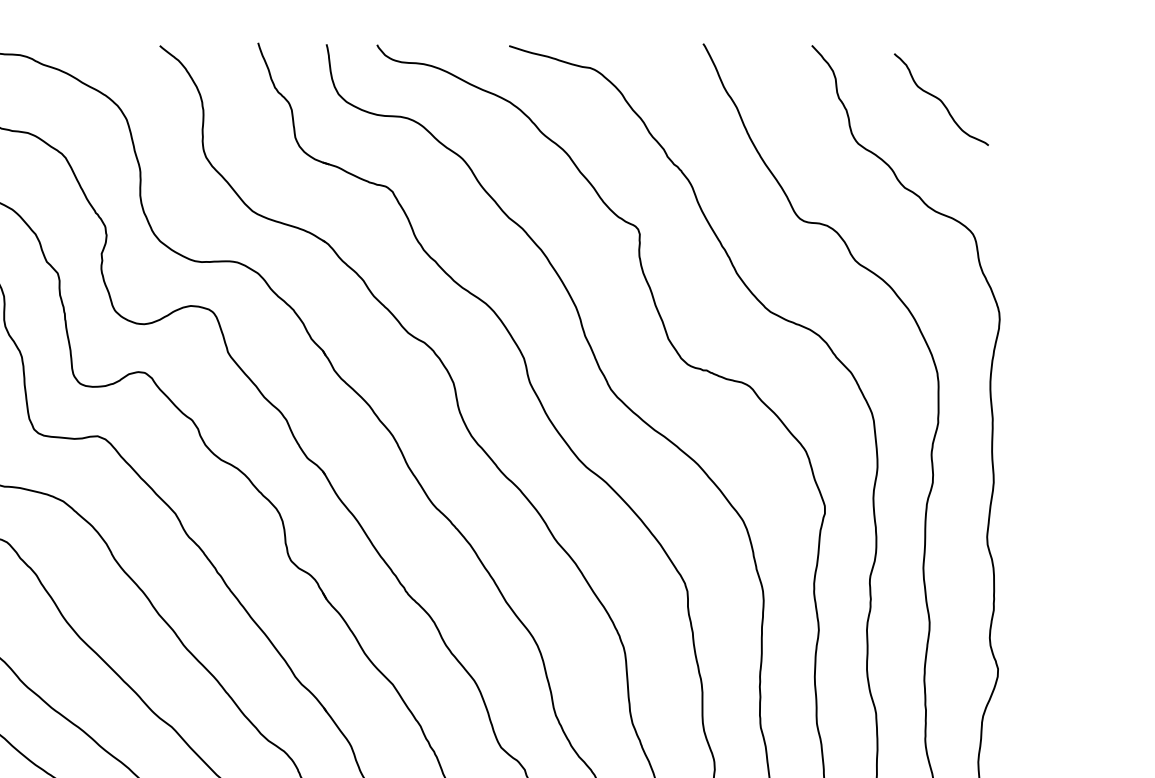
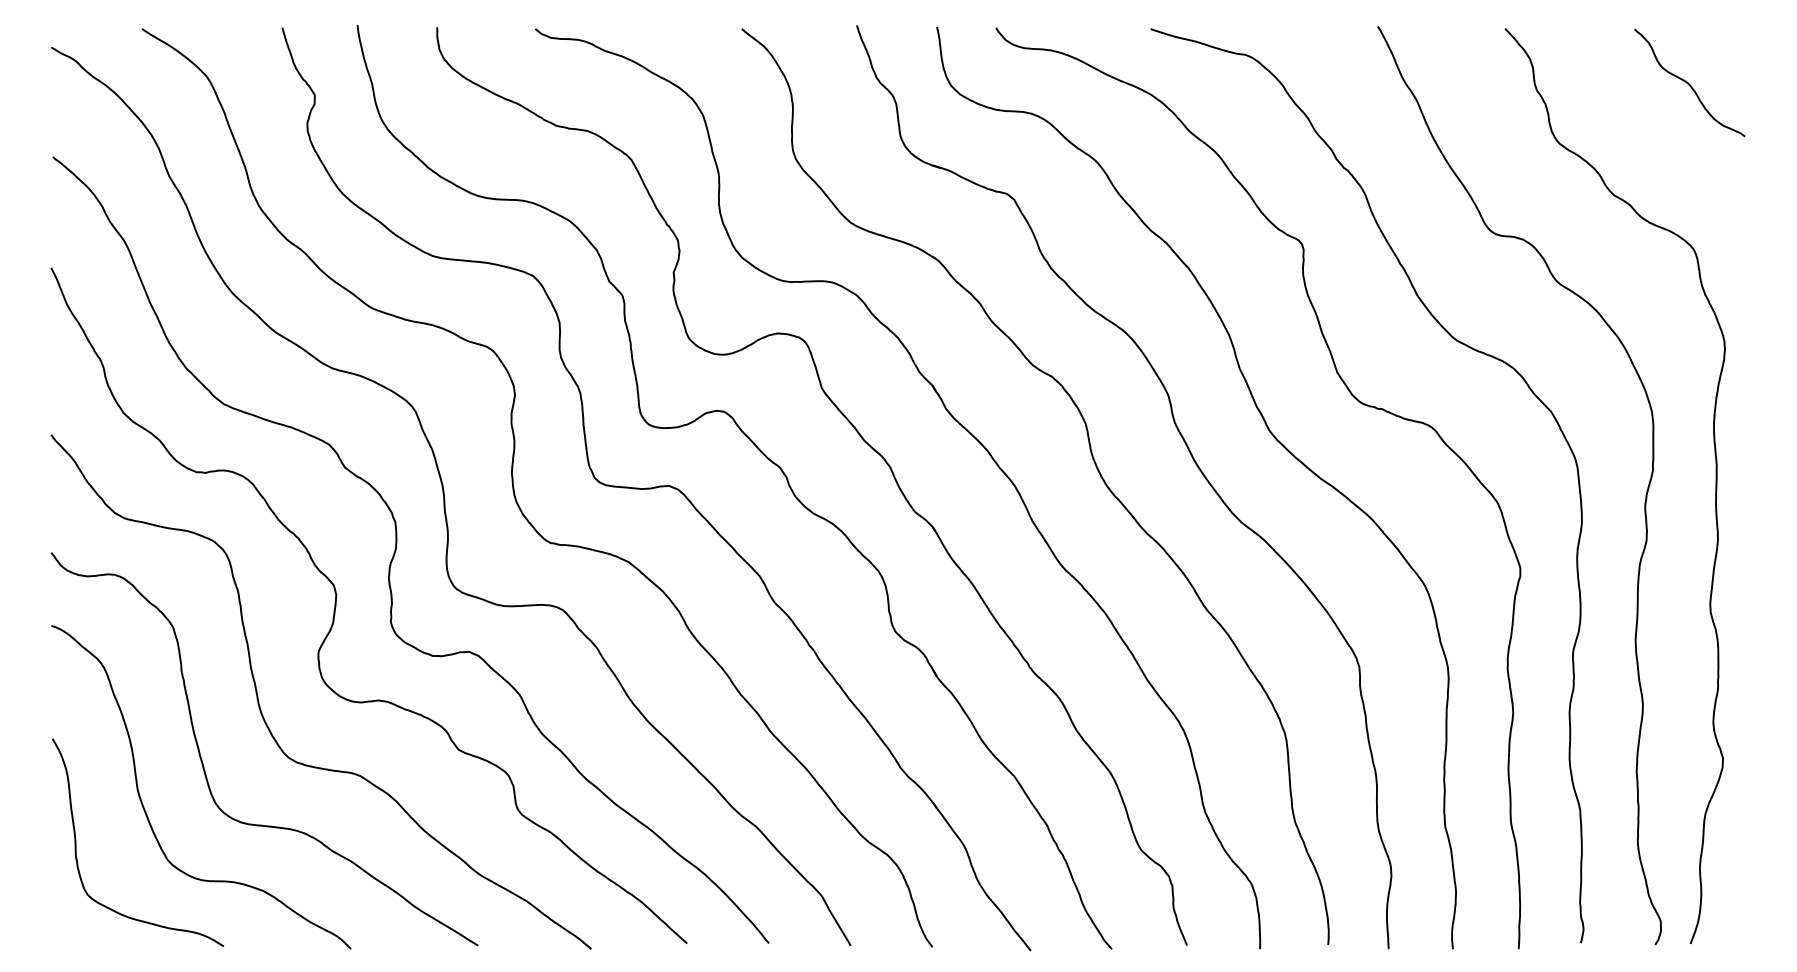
curve: (940, 99) -> (1688, 82), moved

